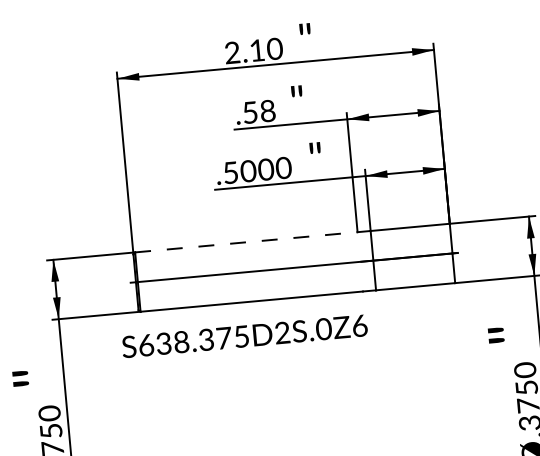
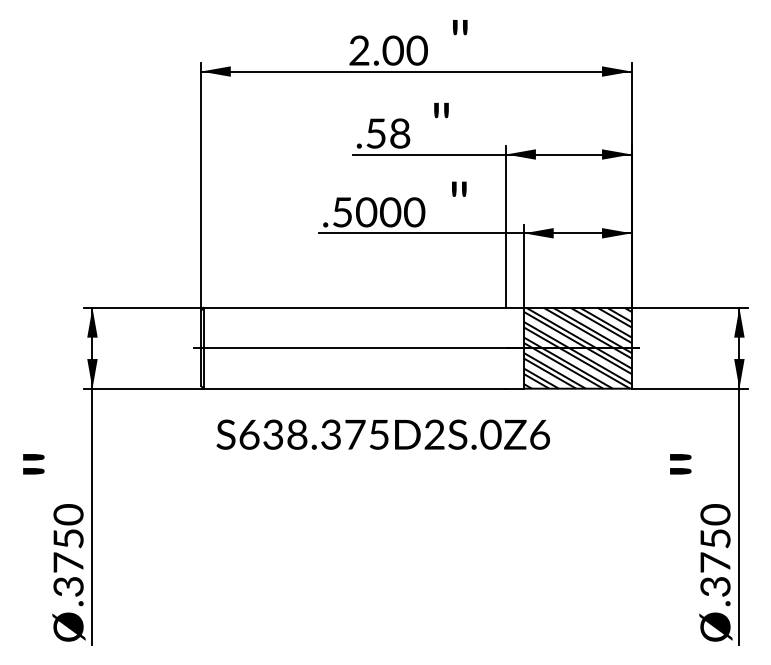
text: (256, 50) -> (392, 50), 2.10 -> 2.00
line: (246, 241) -> (355, 307), dashed -> solid
hatch: (412, 256) -> (577, 347), added
text: (244, 336) -> (382, 434), moved

